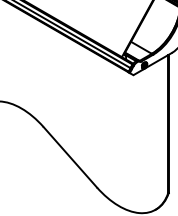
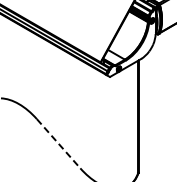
line: (70, 156) -> (58, 143), solid -> dashed

